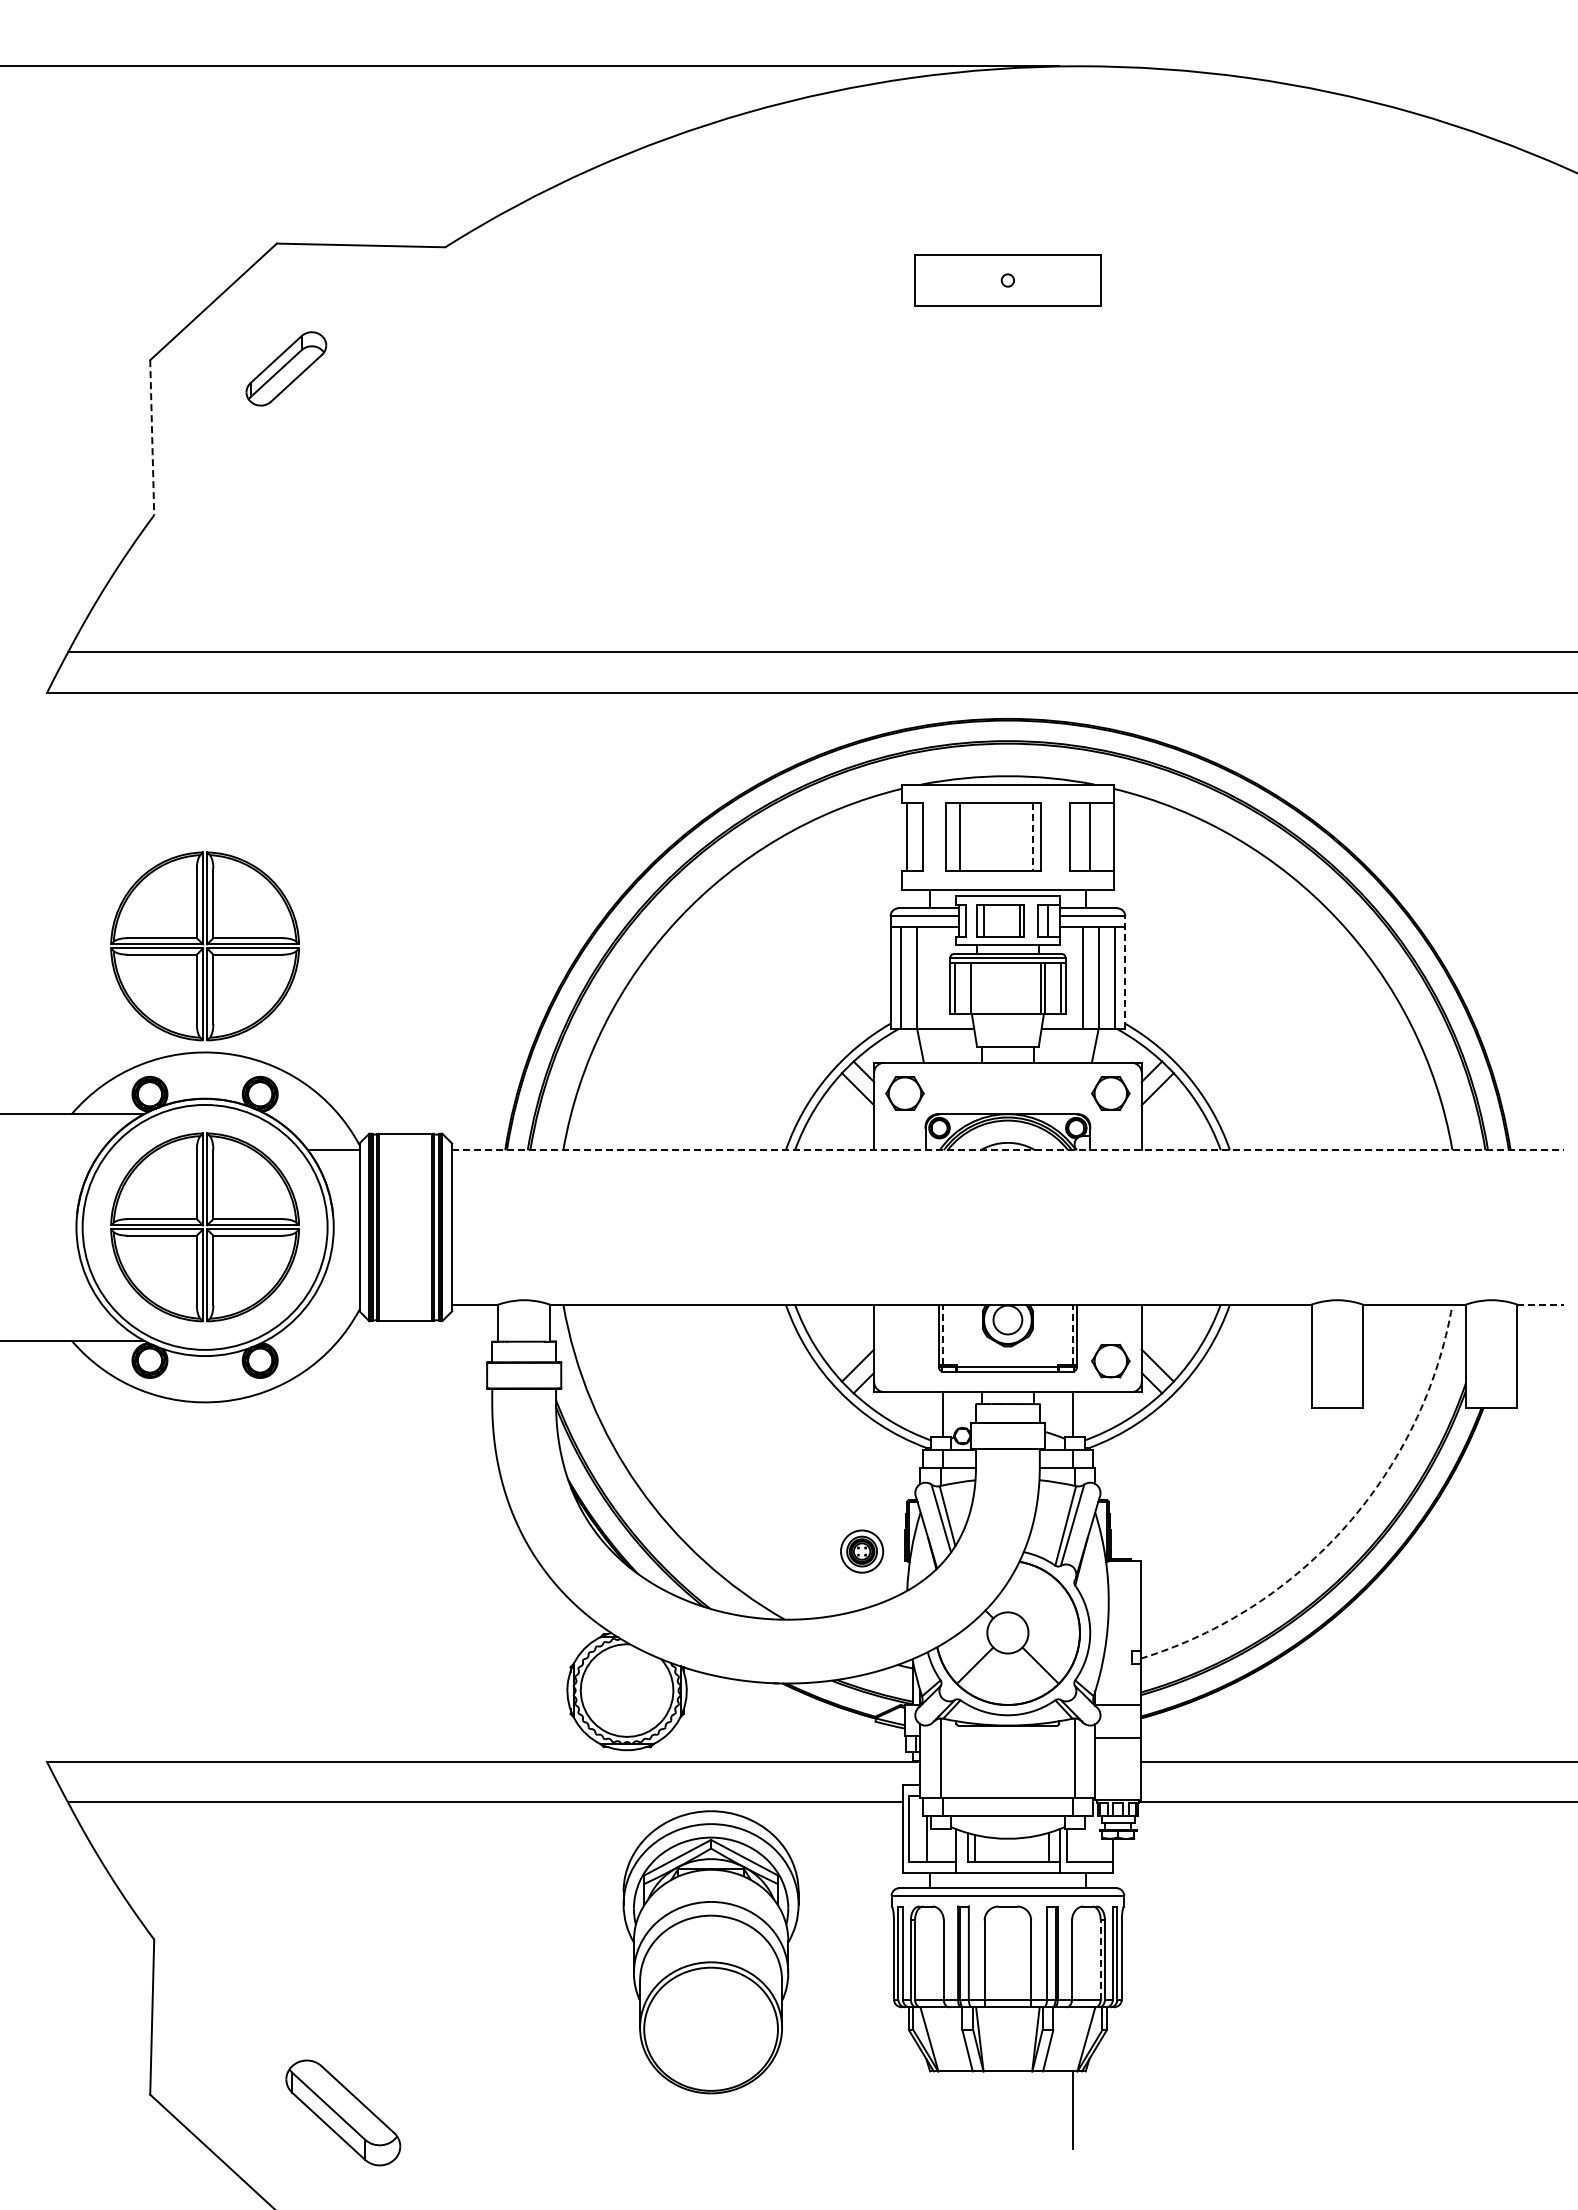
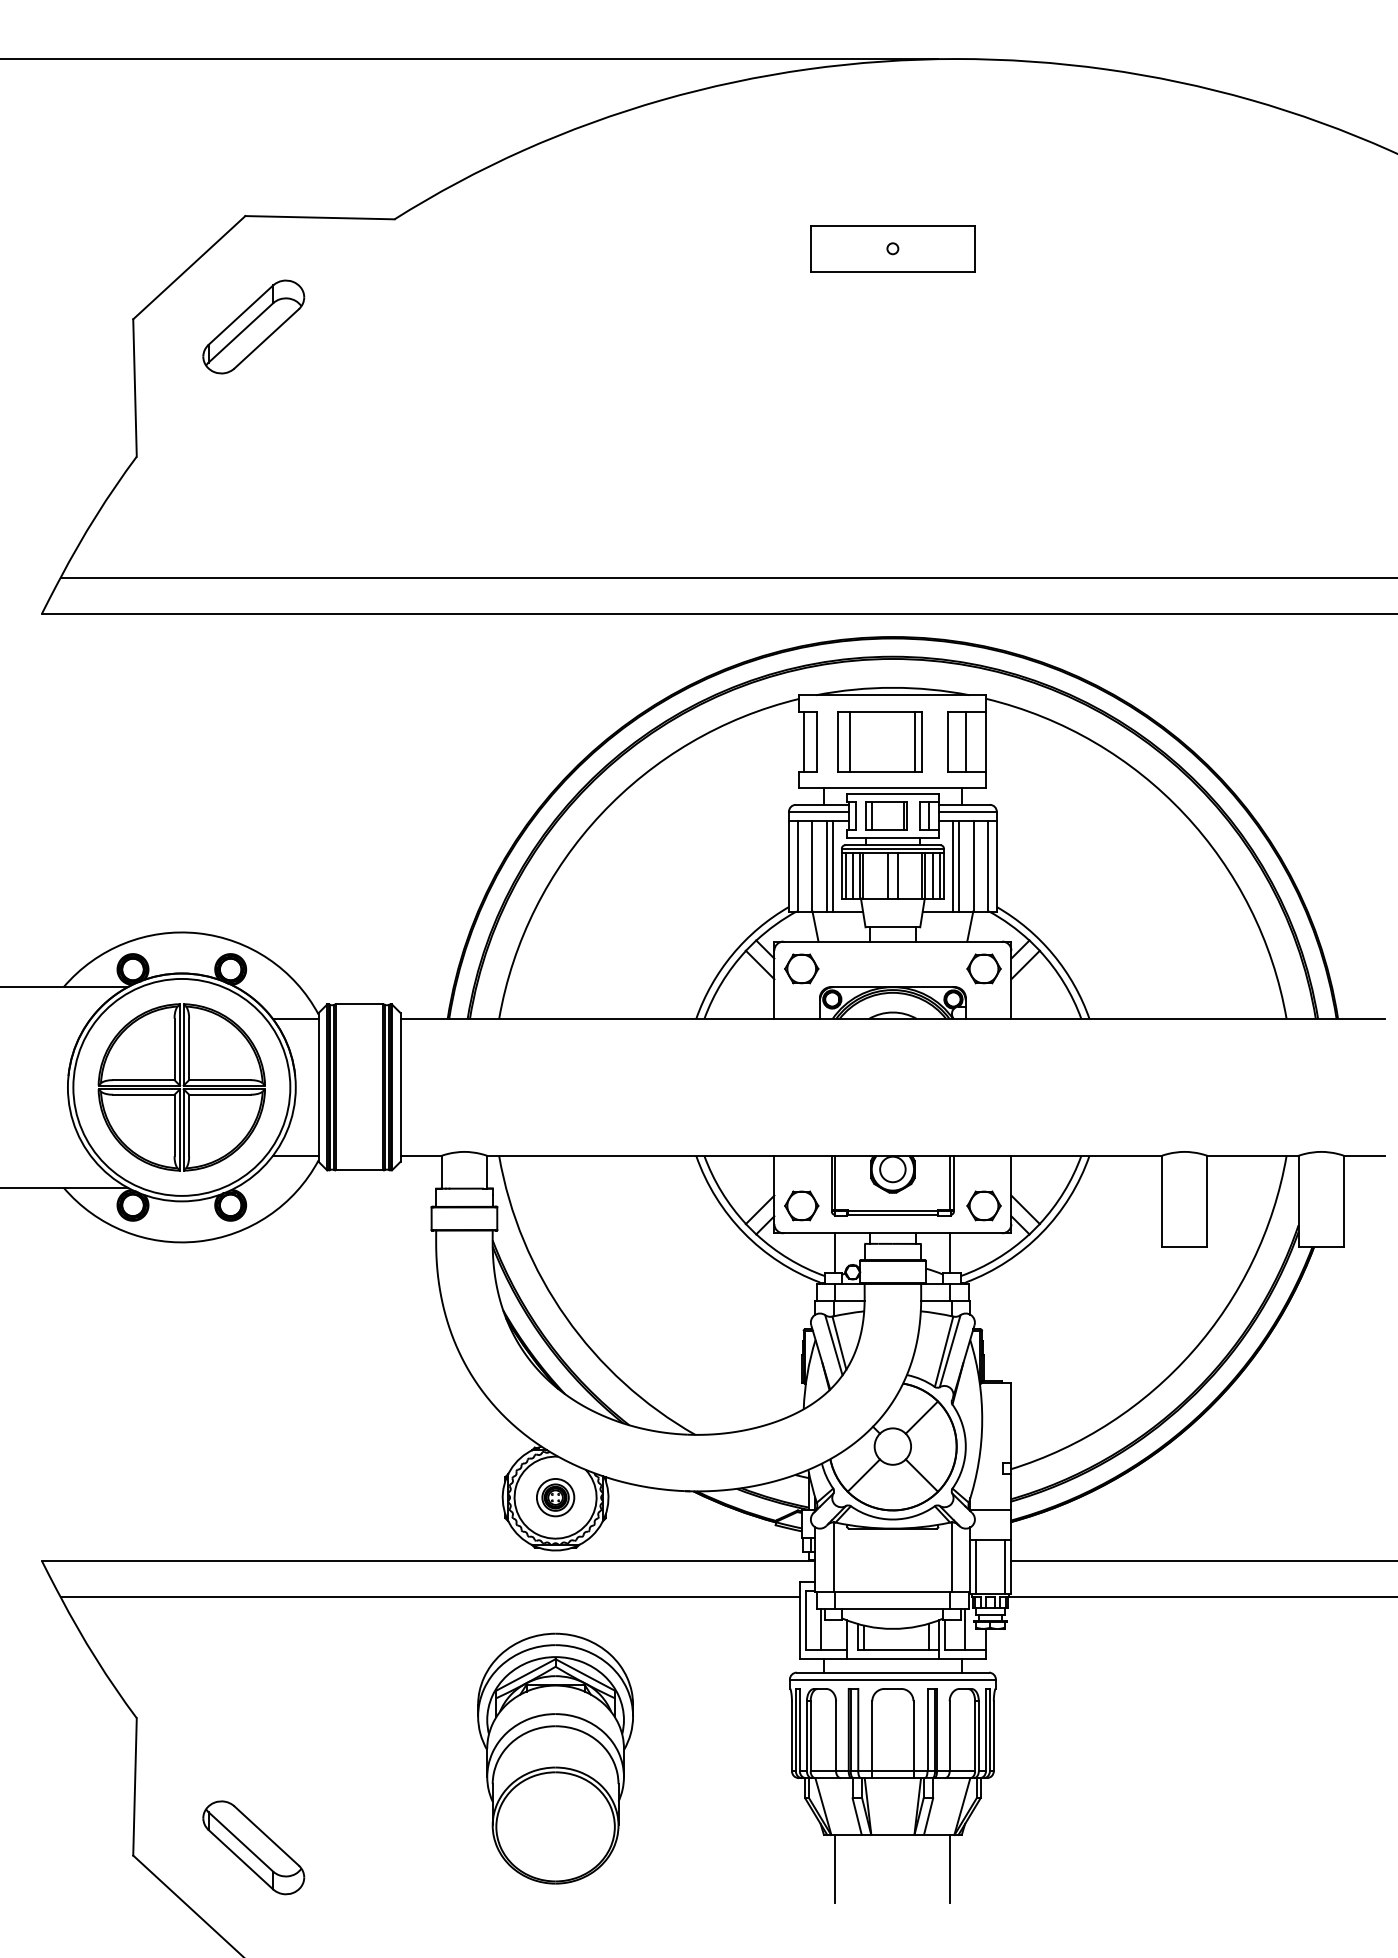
part: (286, 368) -> (253, 326), size x1.43
line: (152, 437) -> (135, 387), dashed -> solid
line: (1033, 837) -> (915, 742), dashed -> solid
part: (204, 946) -> (181, 838), removed
line: (1125, 972) -> (997, 861), dashed -> solid
line: (933, 977) -> (826, 866), added
line: (940, 977) -> (833, 866), added
line: (1075, 977) -> (952, 866), added
line: (963, 988) -> (853, 875), added
line: (974, 988) -> (863, 875), added
line: (1002, 988) -> (888, 875), added
line: (1013, 988) -> (897, 875), added
line: (1052, 988) -> (932, 875), added
line: (1007, 1150) -> (892, 1019), dashed -> solid
line: (333, 1304) -> (295, 1155), added
line: (1541, 1304) -> (1365, 1155), dashed -> solid
line: (943, 1334) -> (835, 1182), dashed -> solid
line: (1072, 1334) -> (950, 1182), dashed -> solid
part: (904, 1361) -> (801, 1206), added
arc: (1346, 1525) -> (1192, 1351), dashed -> solid
part: (862, 1551) -> (555, 1497), moved
line: (1040, 1600) -> (921, 1417), added
line: (1101, 1768) -> (975, 1566), added
line: (1134, 1768) -> (1005, 1566), added
line: (1089, 1839) -> (965, 1629), added
part: (710, 1952) -> (555, 1758), moved
line: (1100, 1960) -> (974, 1736), dashed -> solid
line: (943, 2109) -> (835, 1868), added
part: (343, 2112) -> (253, 1847), moved

